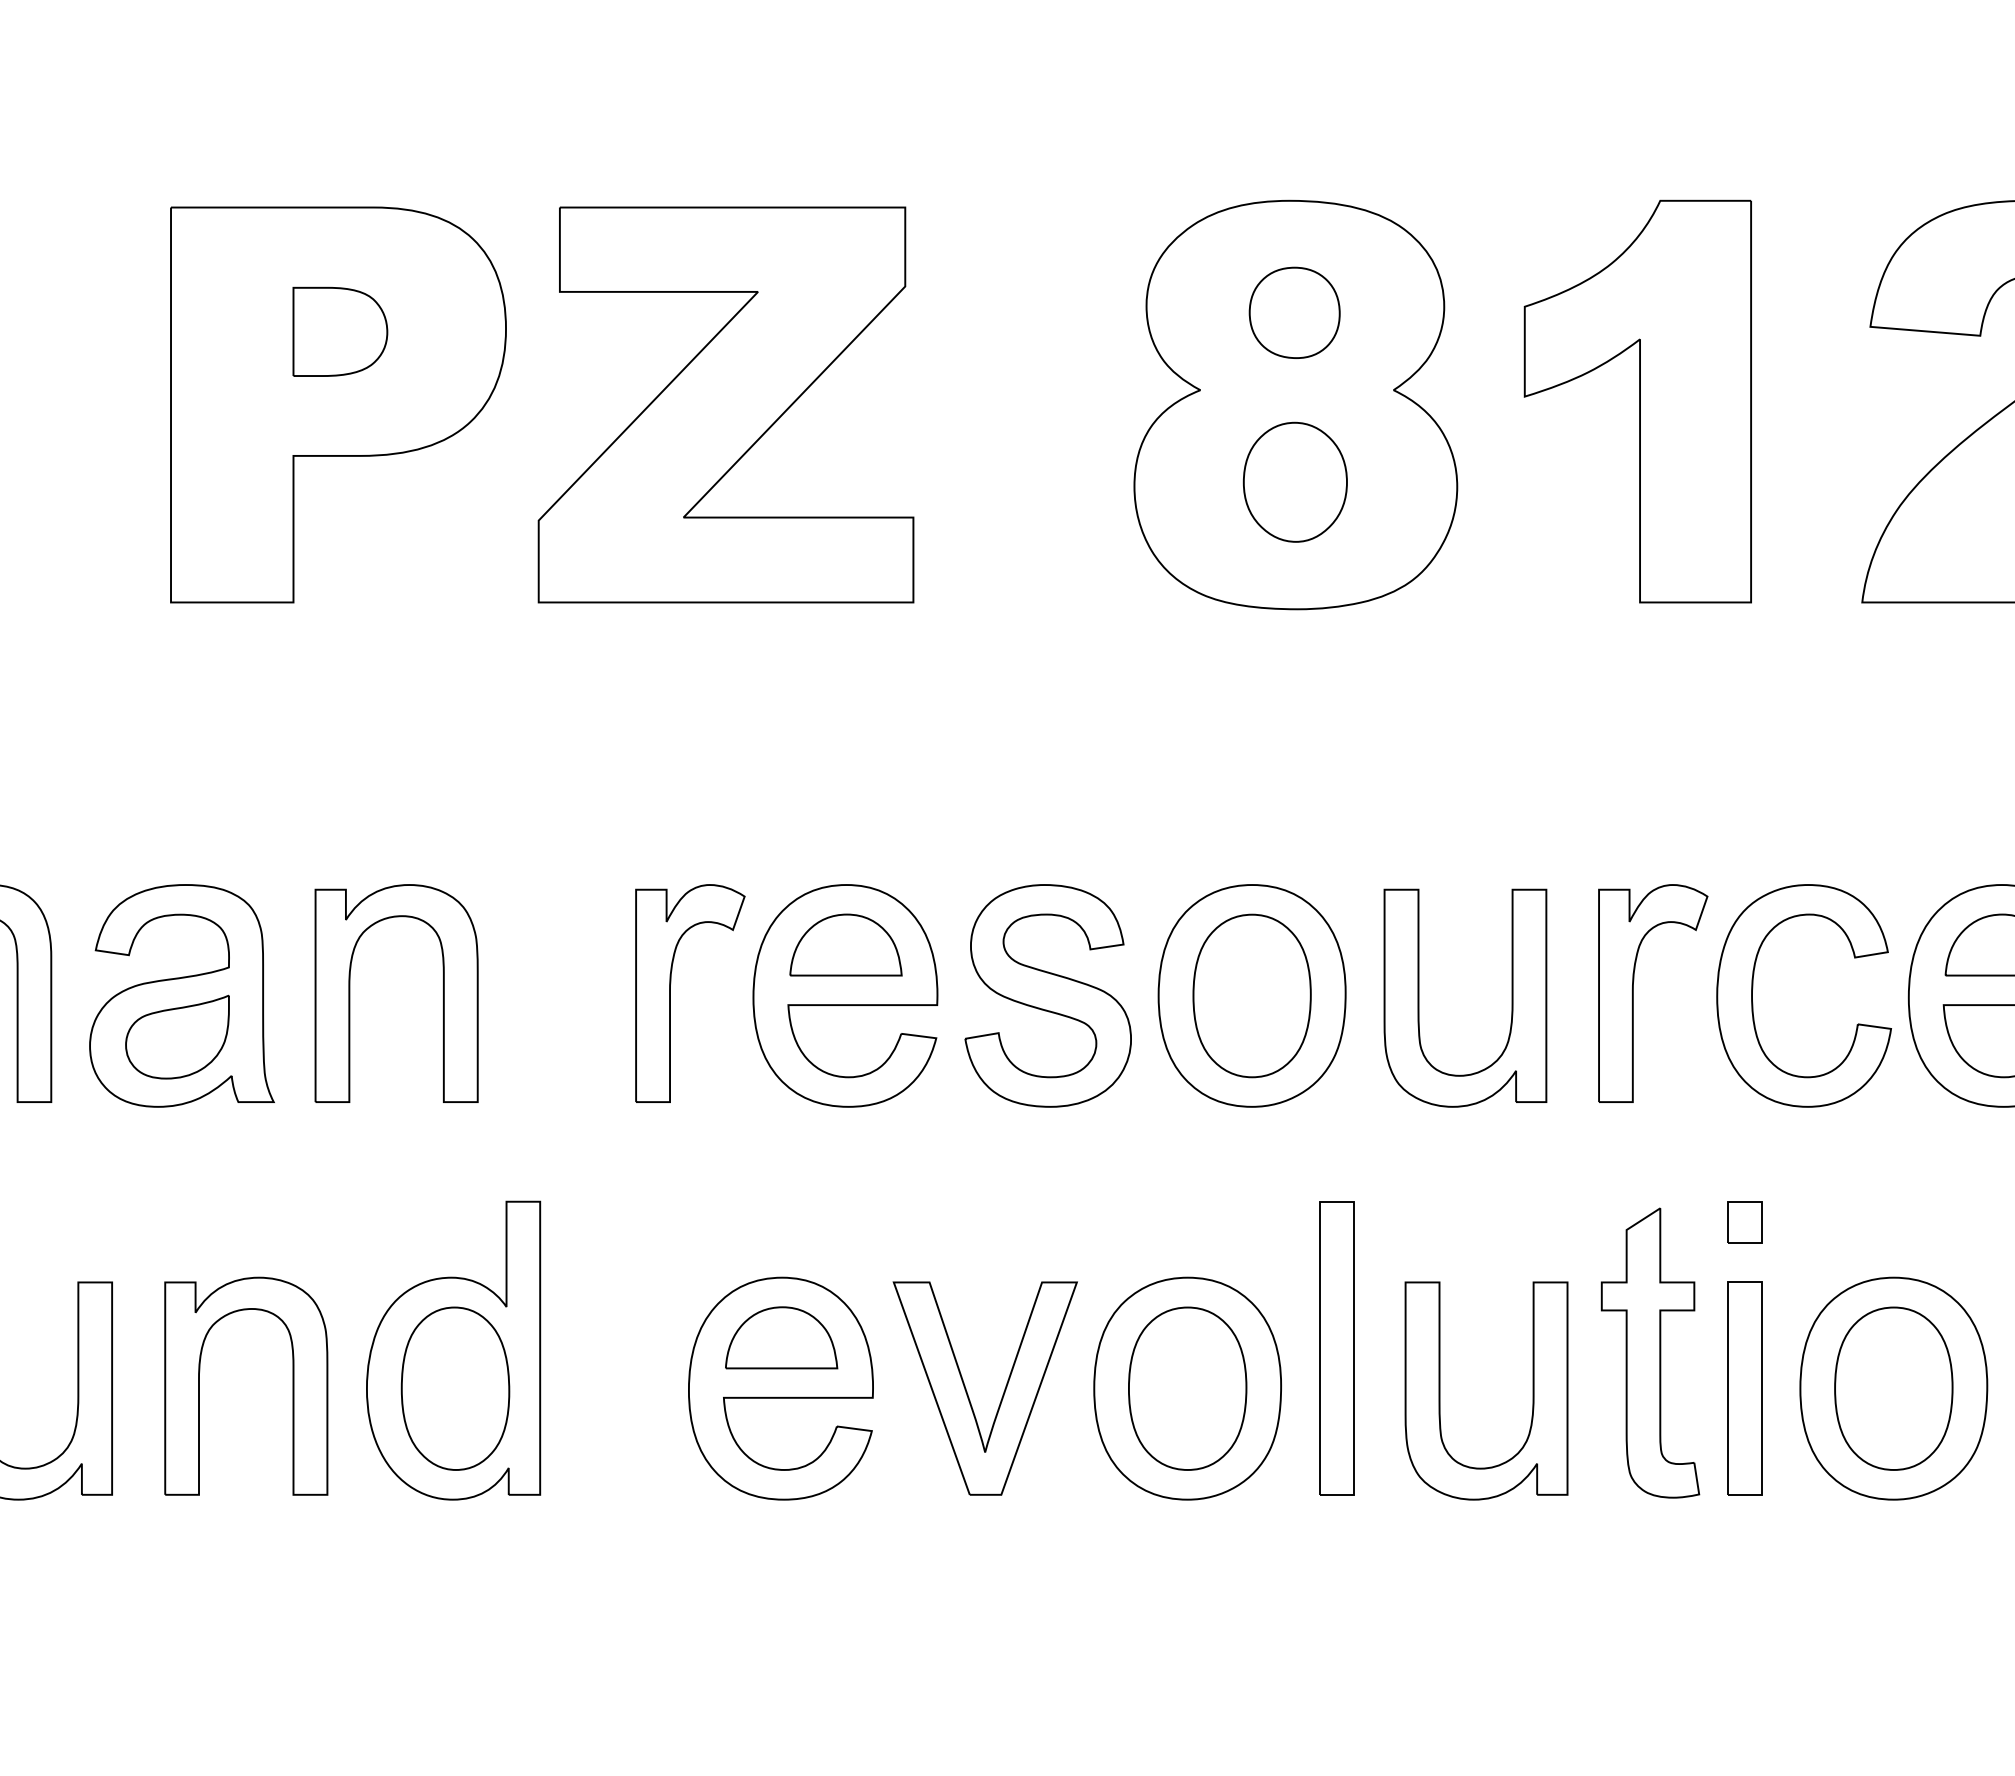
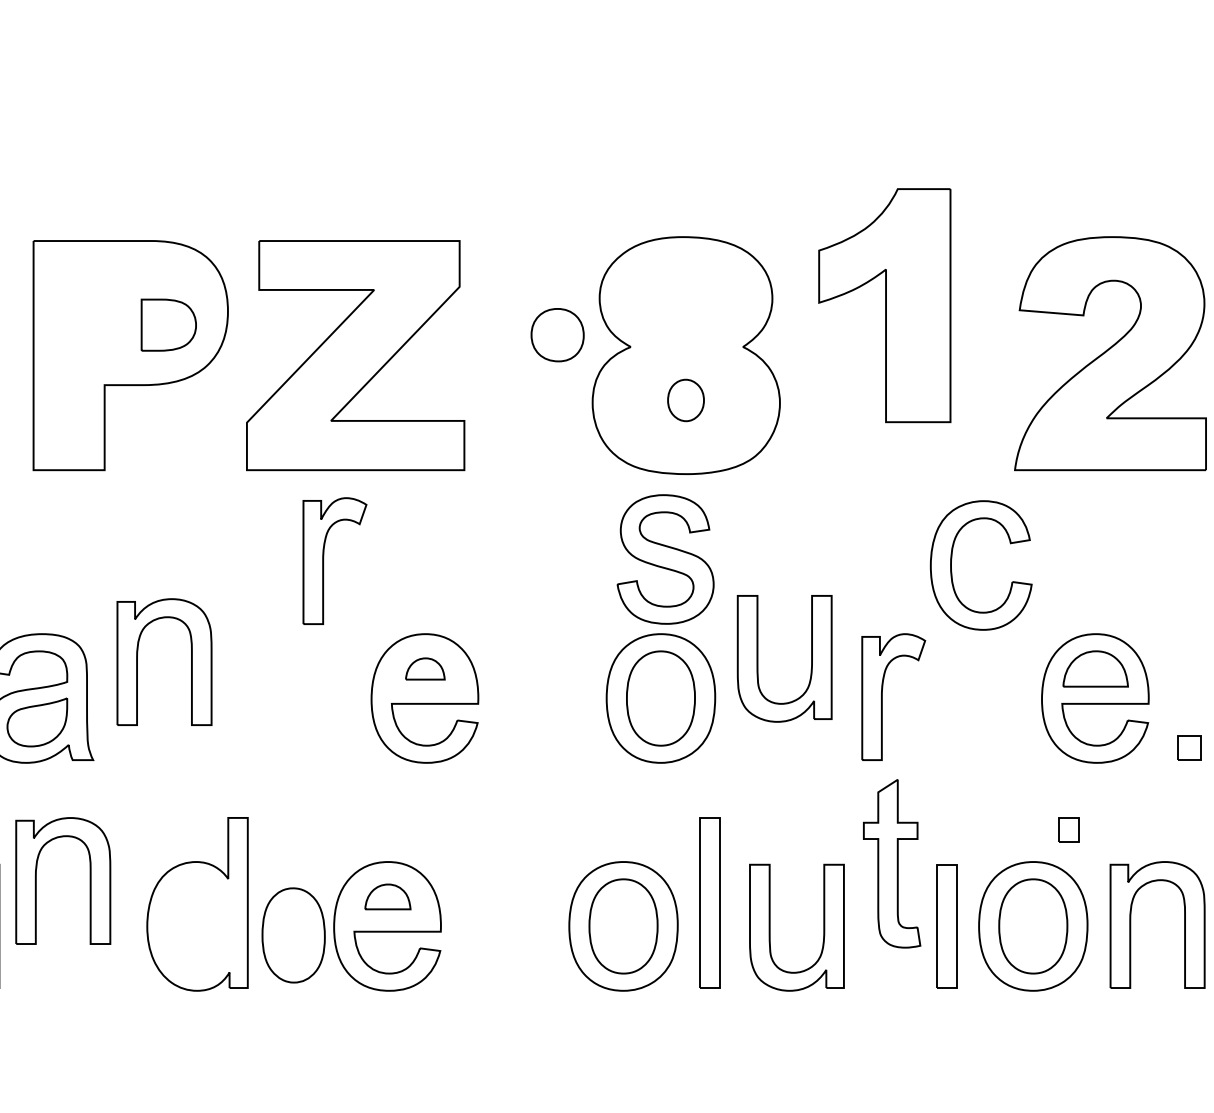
part: (1294, 313) -> (557, 335), moved
part: (339, 330) -> (168, 324), moved
part: (1637, 401) -> (884, 305), moved
part: (1294, 482) -> (685, 400), size x0.6
part: (846, 944) -> (425, 668), size x0.6
part: (1754, 983) -> (952, 558), moved
part: (350, 992) -> (137, 661), moved
part: (672, 992) -> (324, 560), moved
part: (1048, 995) -> (665, 559), moved
part: (1420, 997) -> (758, 658), moved
part: (1744, 1221) -> (1068, 829), moved
part: (780, 1337) -> (387, 896), size x0.7
part: (1651, 1352) -> (892, 863), moved
part: (291, 1385) -> (89, 880), moved
part: (455, 1388) -> (293, 935), moved
part: (1003, 1390) -> (516, 927), removed

